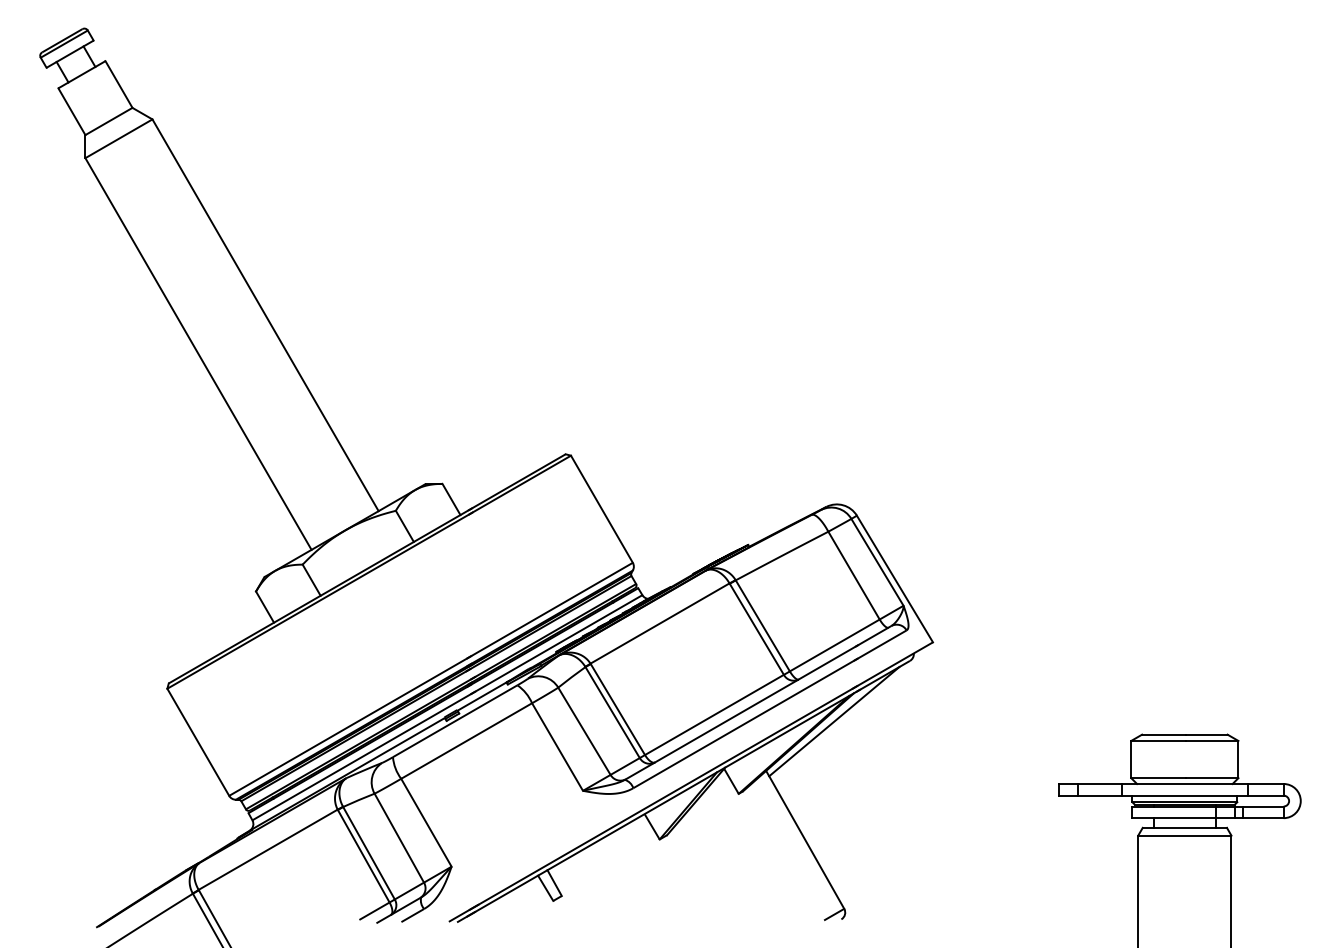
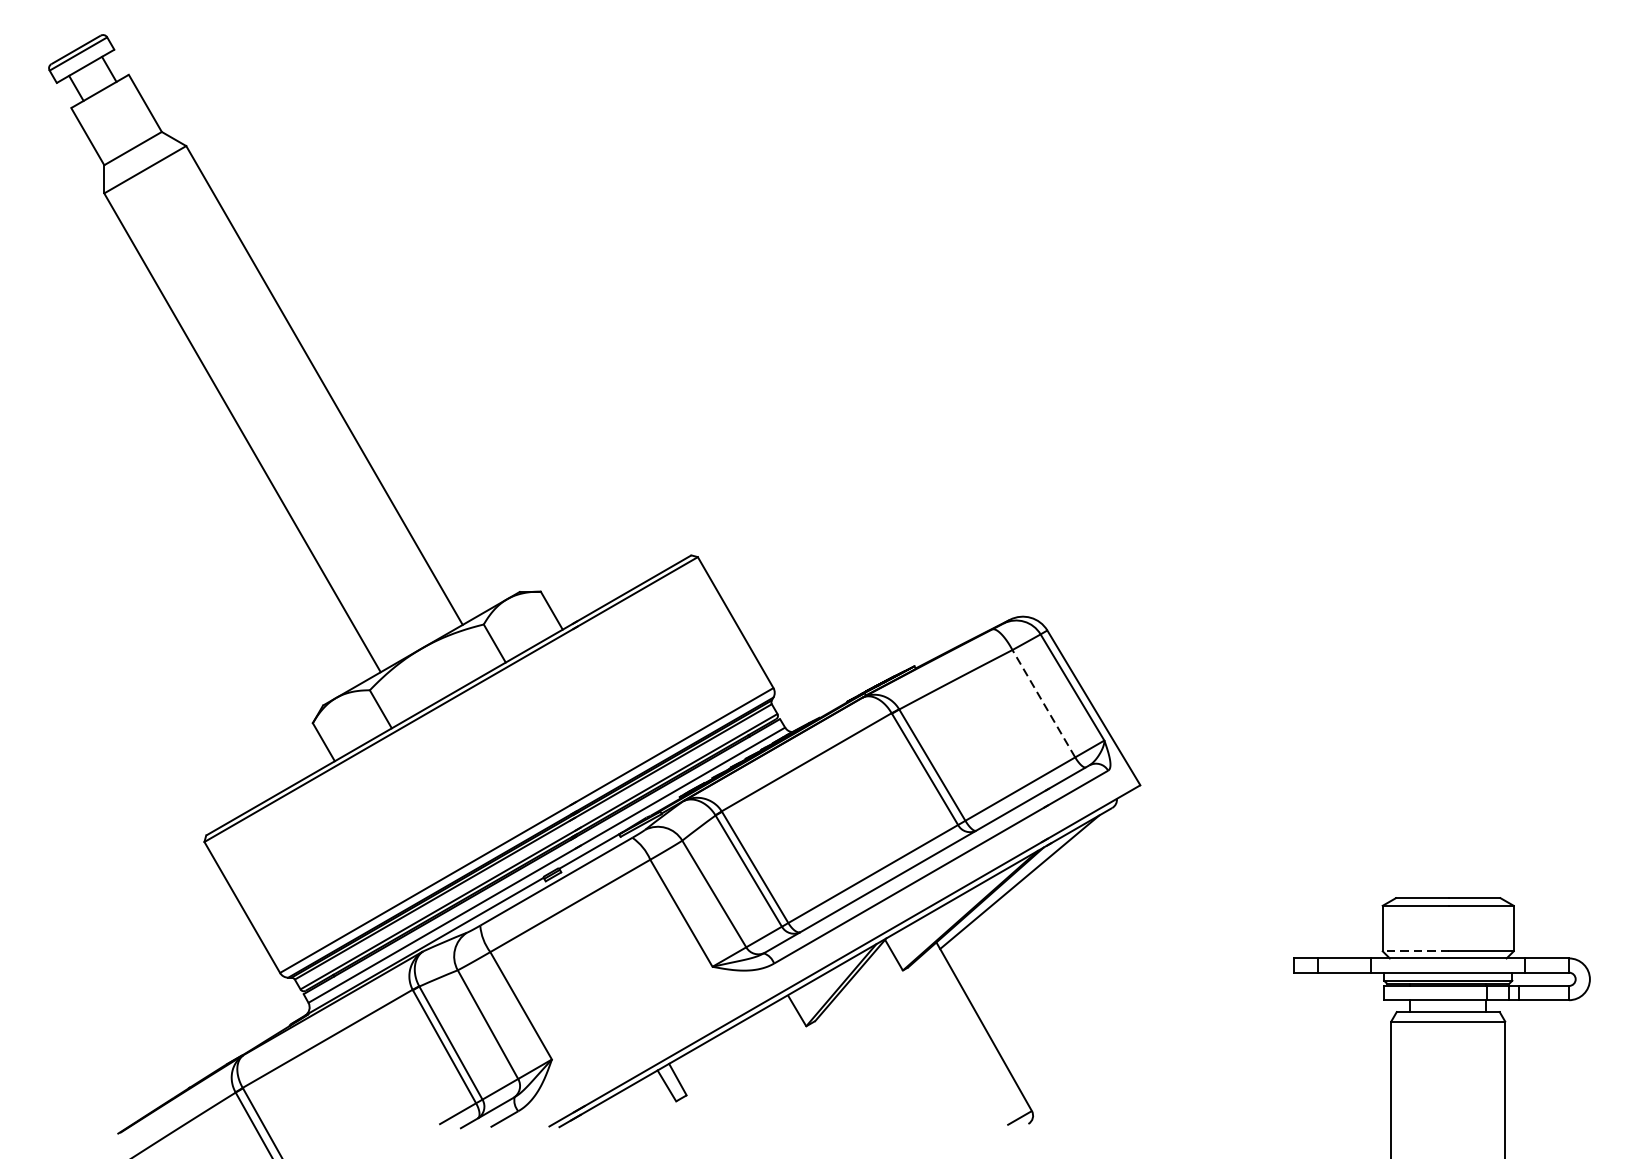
line: (854, 575) -> (1044, 703), solid -> dashed
line: (1157, 778) -> (1414, 951), solid -> dashed

